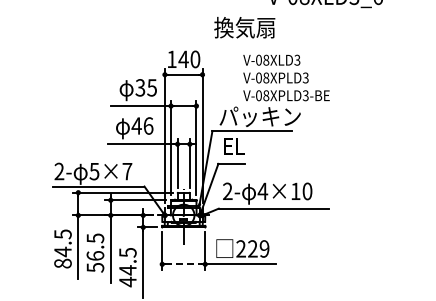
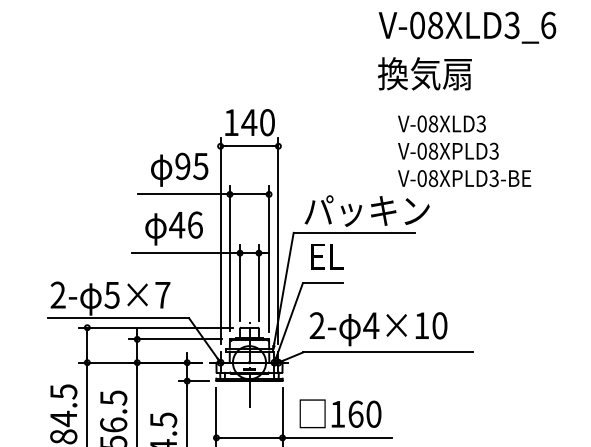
text: (244, 27) -> (424, 73), moved
text: (286, 77) -> (464, 150), moved
text: (140, 87) -> (182, 165), 35 -> 95
text: (252, 248) -> (355, 413), 229 -> 160
line: (184, 264) -> (250, 438), dashed -> solid

